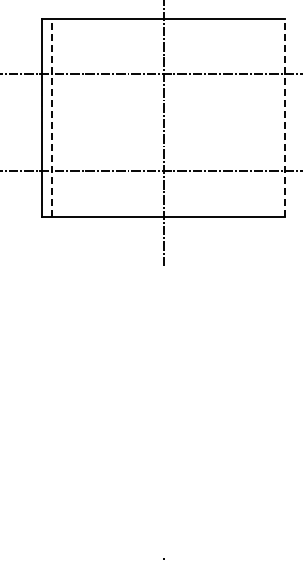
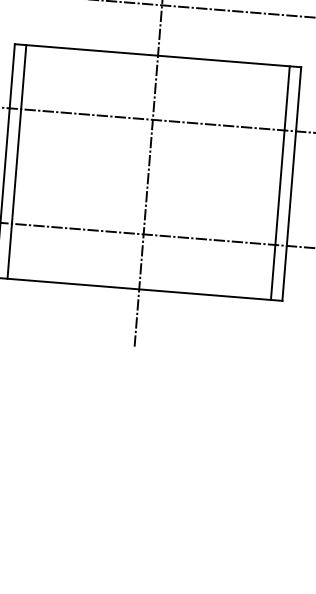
line: (51, 117) -> (16, 160), dashed -> solid
line: (285, 117) -> (292, 183), dashed -> solid
line: (275, 118) -> (280, 183), added

